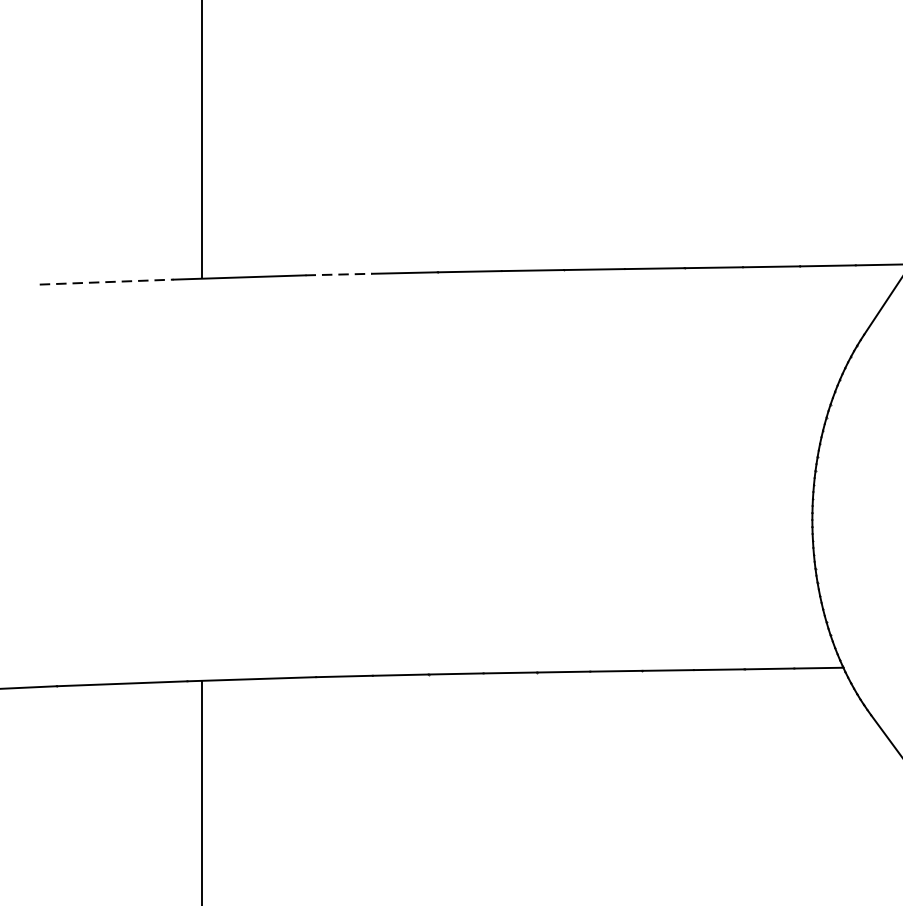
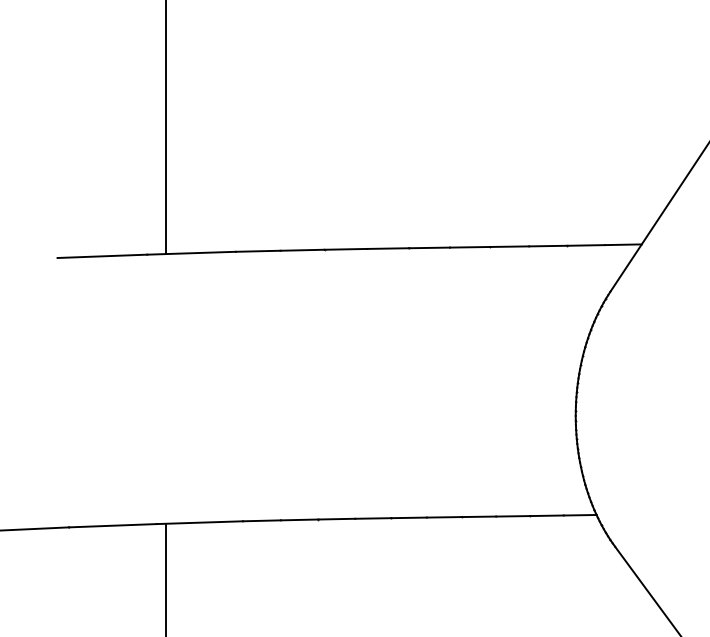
line: (339, 274) -> (258, 251), dashed -> solid
line: (106, 282) -> (102, 256), dashed -> solid

